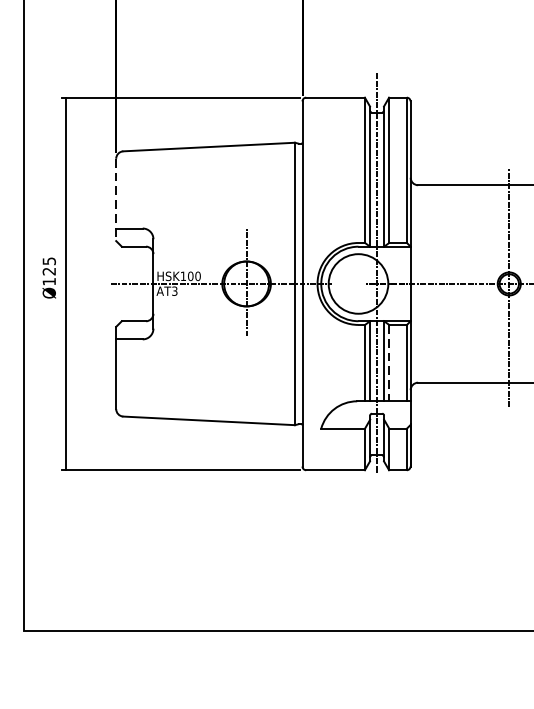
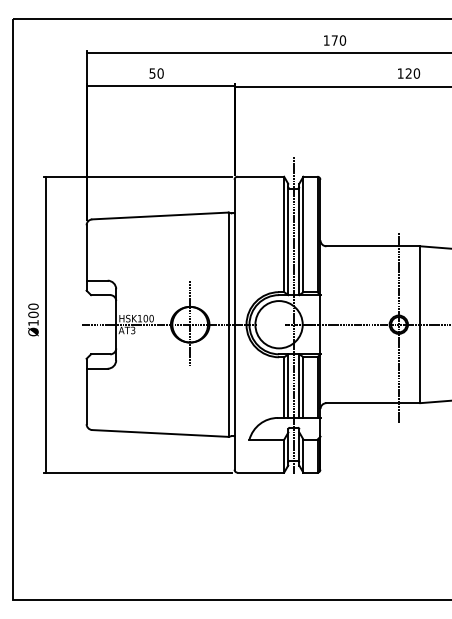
line: (116, 199) -> (86, 257), dashed -> solid
text: (49, 266) -> (33, 310), Ø125 -> Ø100
line: (389, 364) -> (303, 388), dashed -> solid

